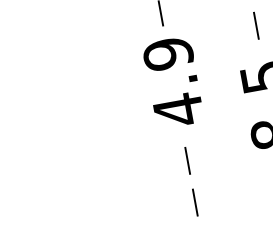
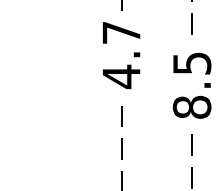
text: (168, 53) -> (121, 32), 4.9 -> 4.7

